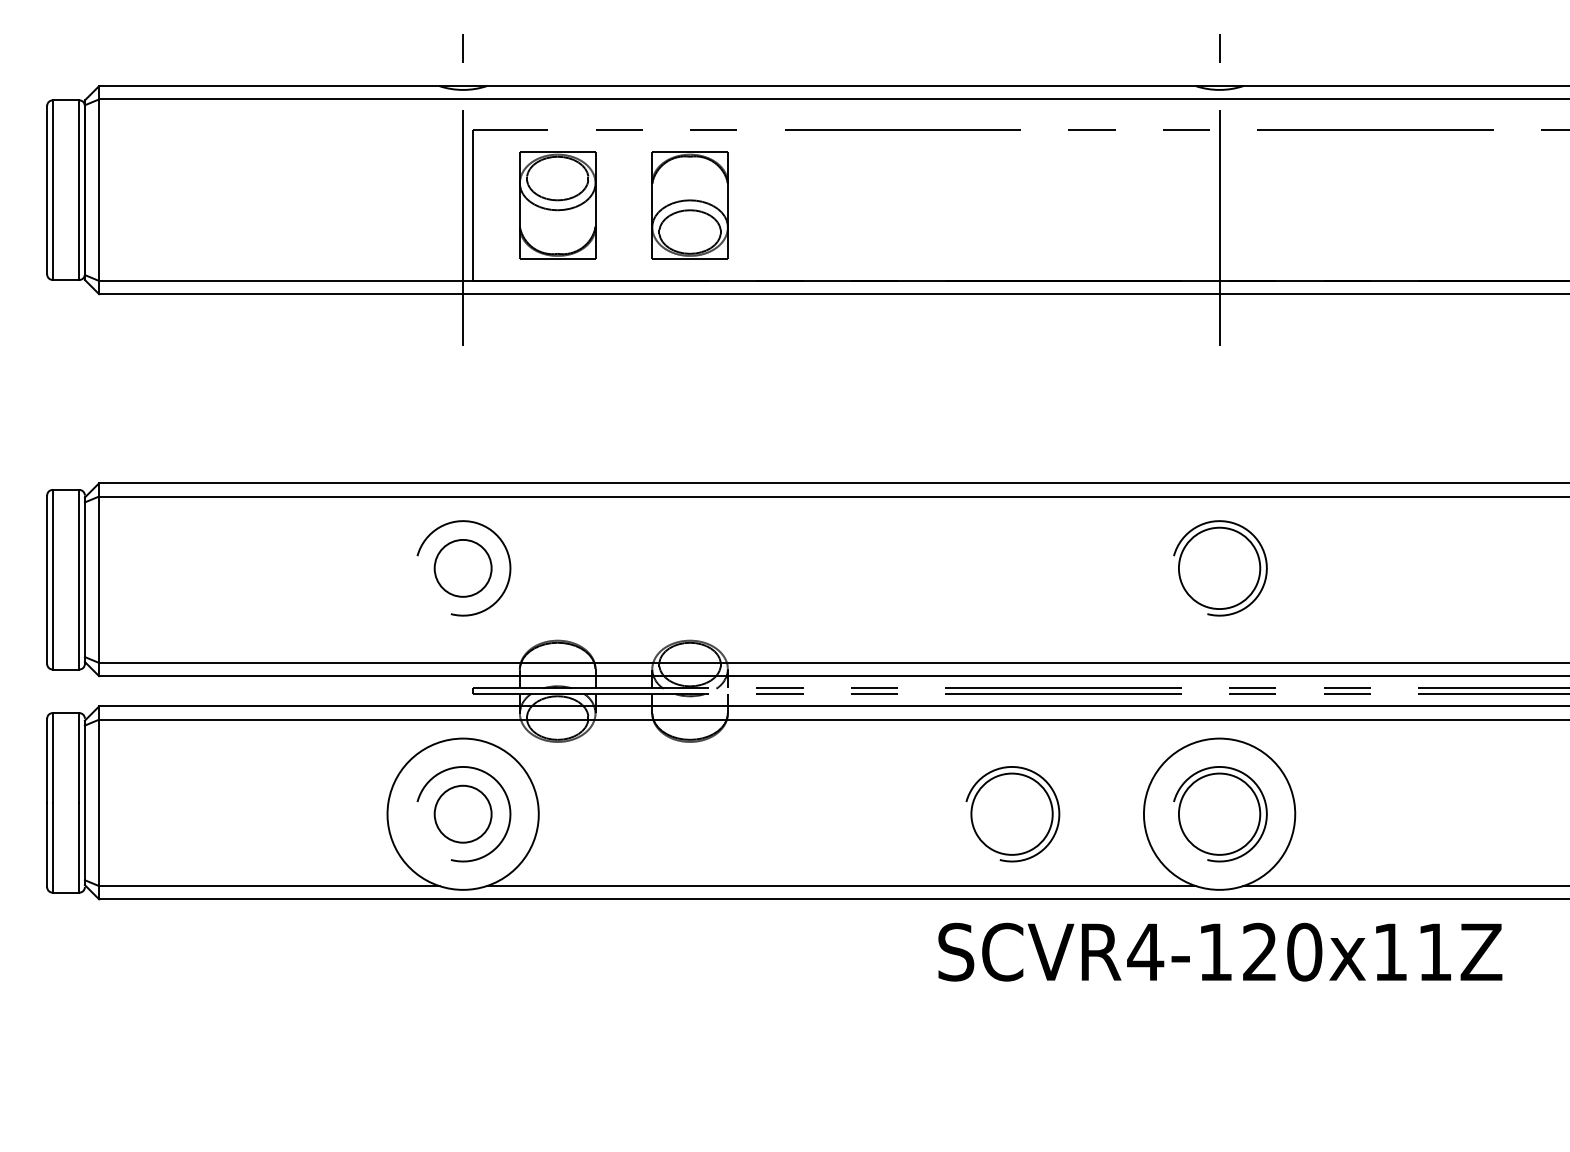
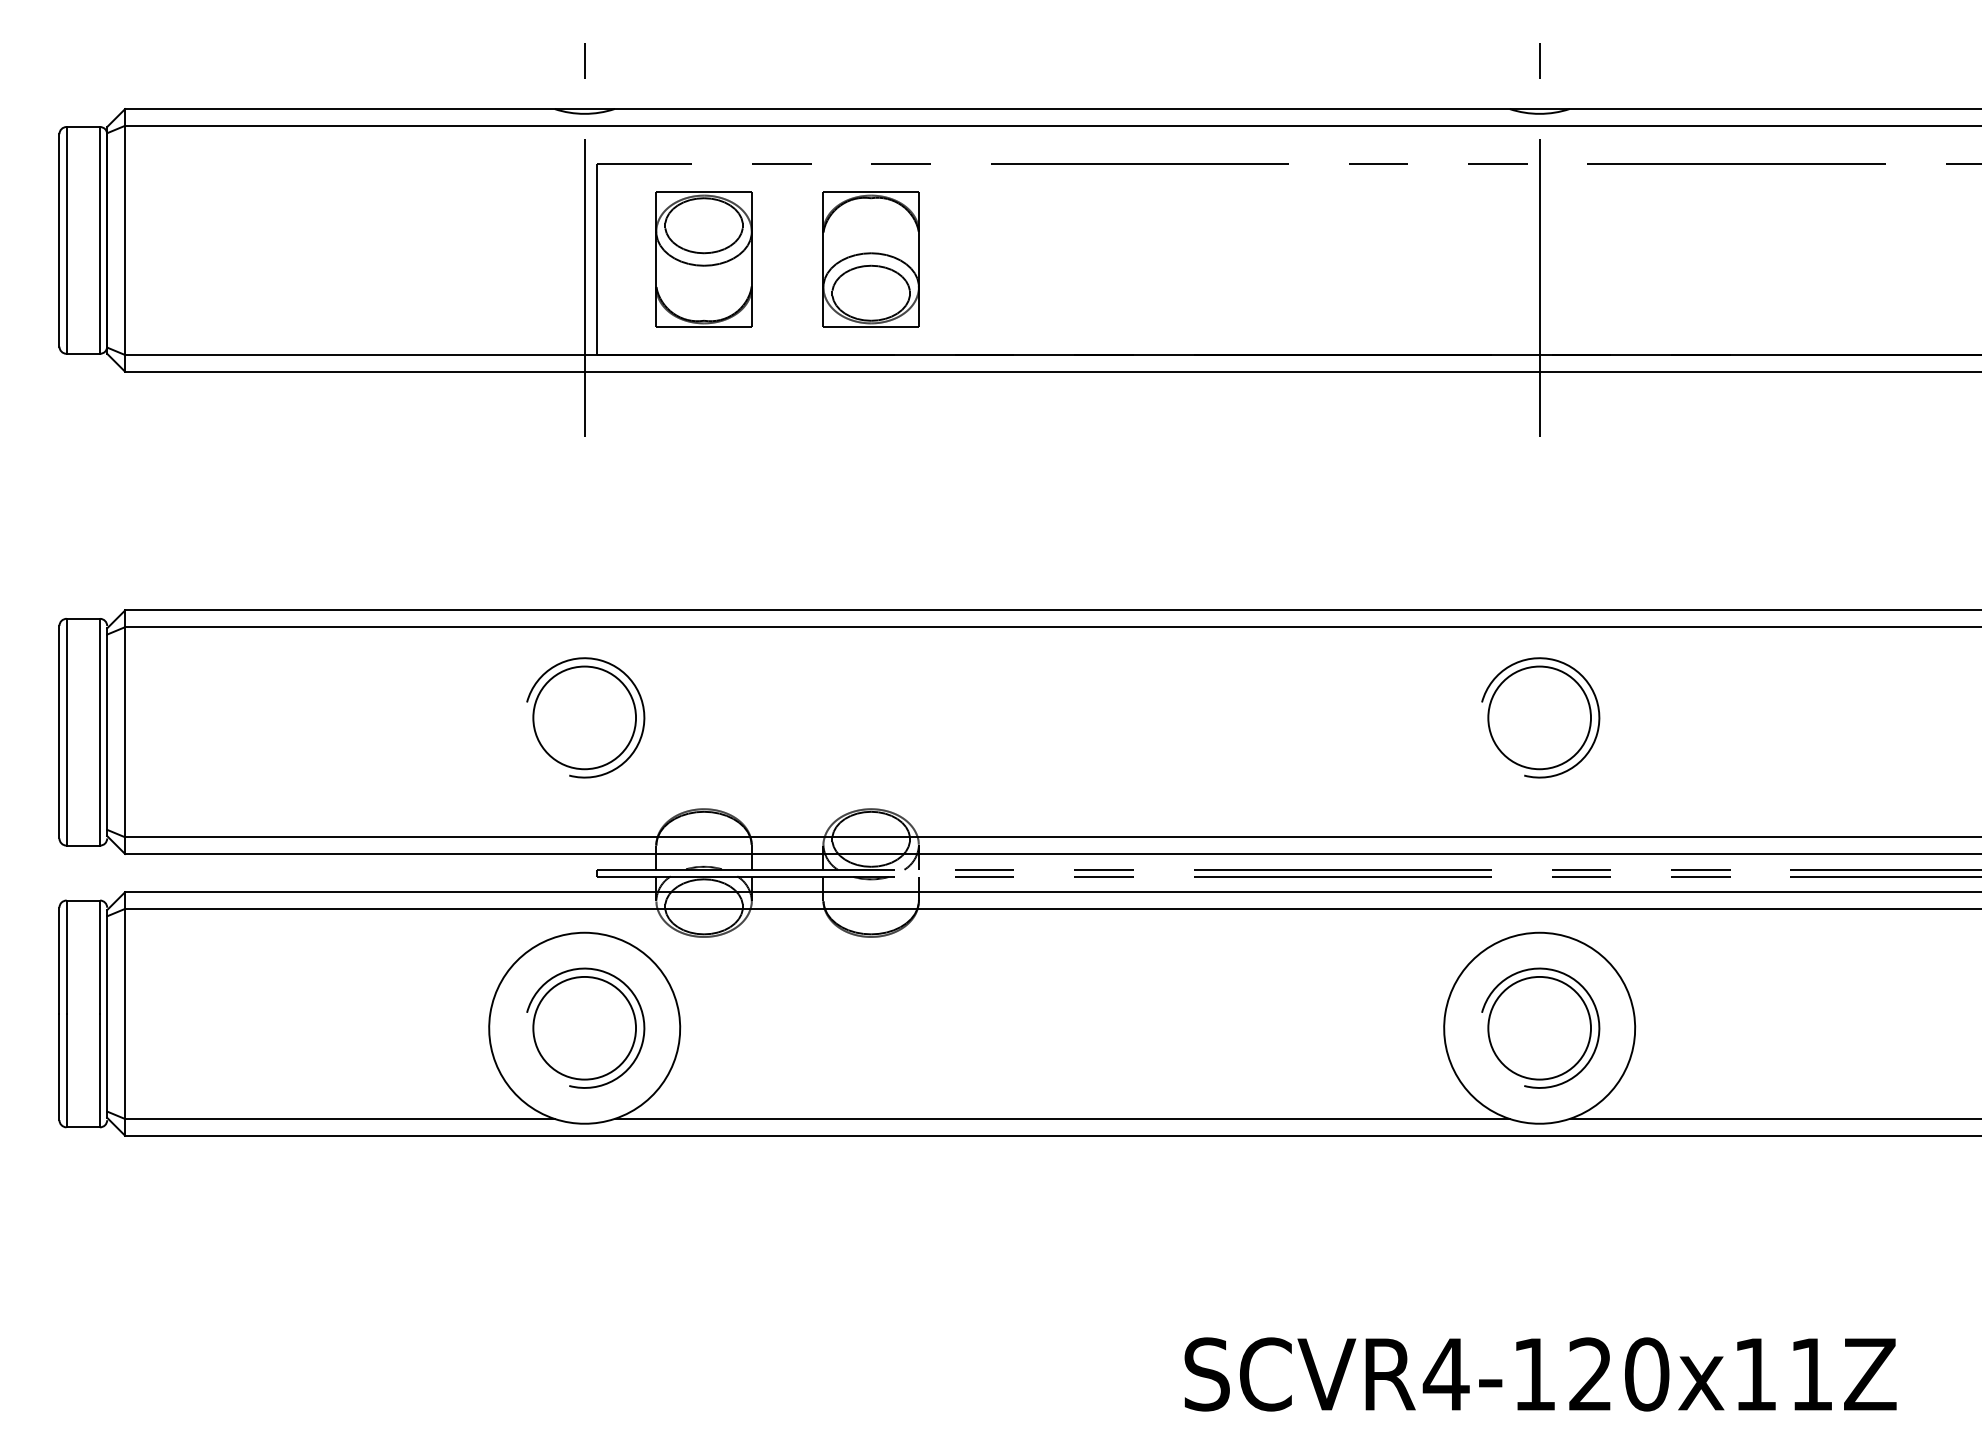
circle: (463, 568) -> (584, 717), size x1.43
circle: (463, 813) -> (584, 1027), size x1.43
part: (1012, 813) -> (1278, 1027), removed
text: (1220, 952) -> (1540, 1374), moved

